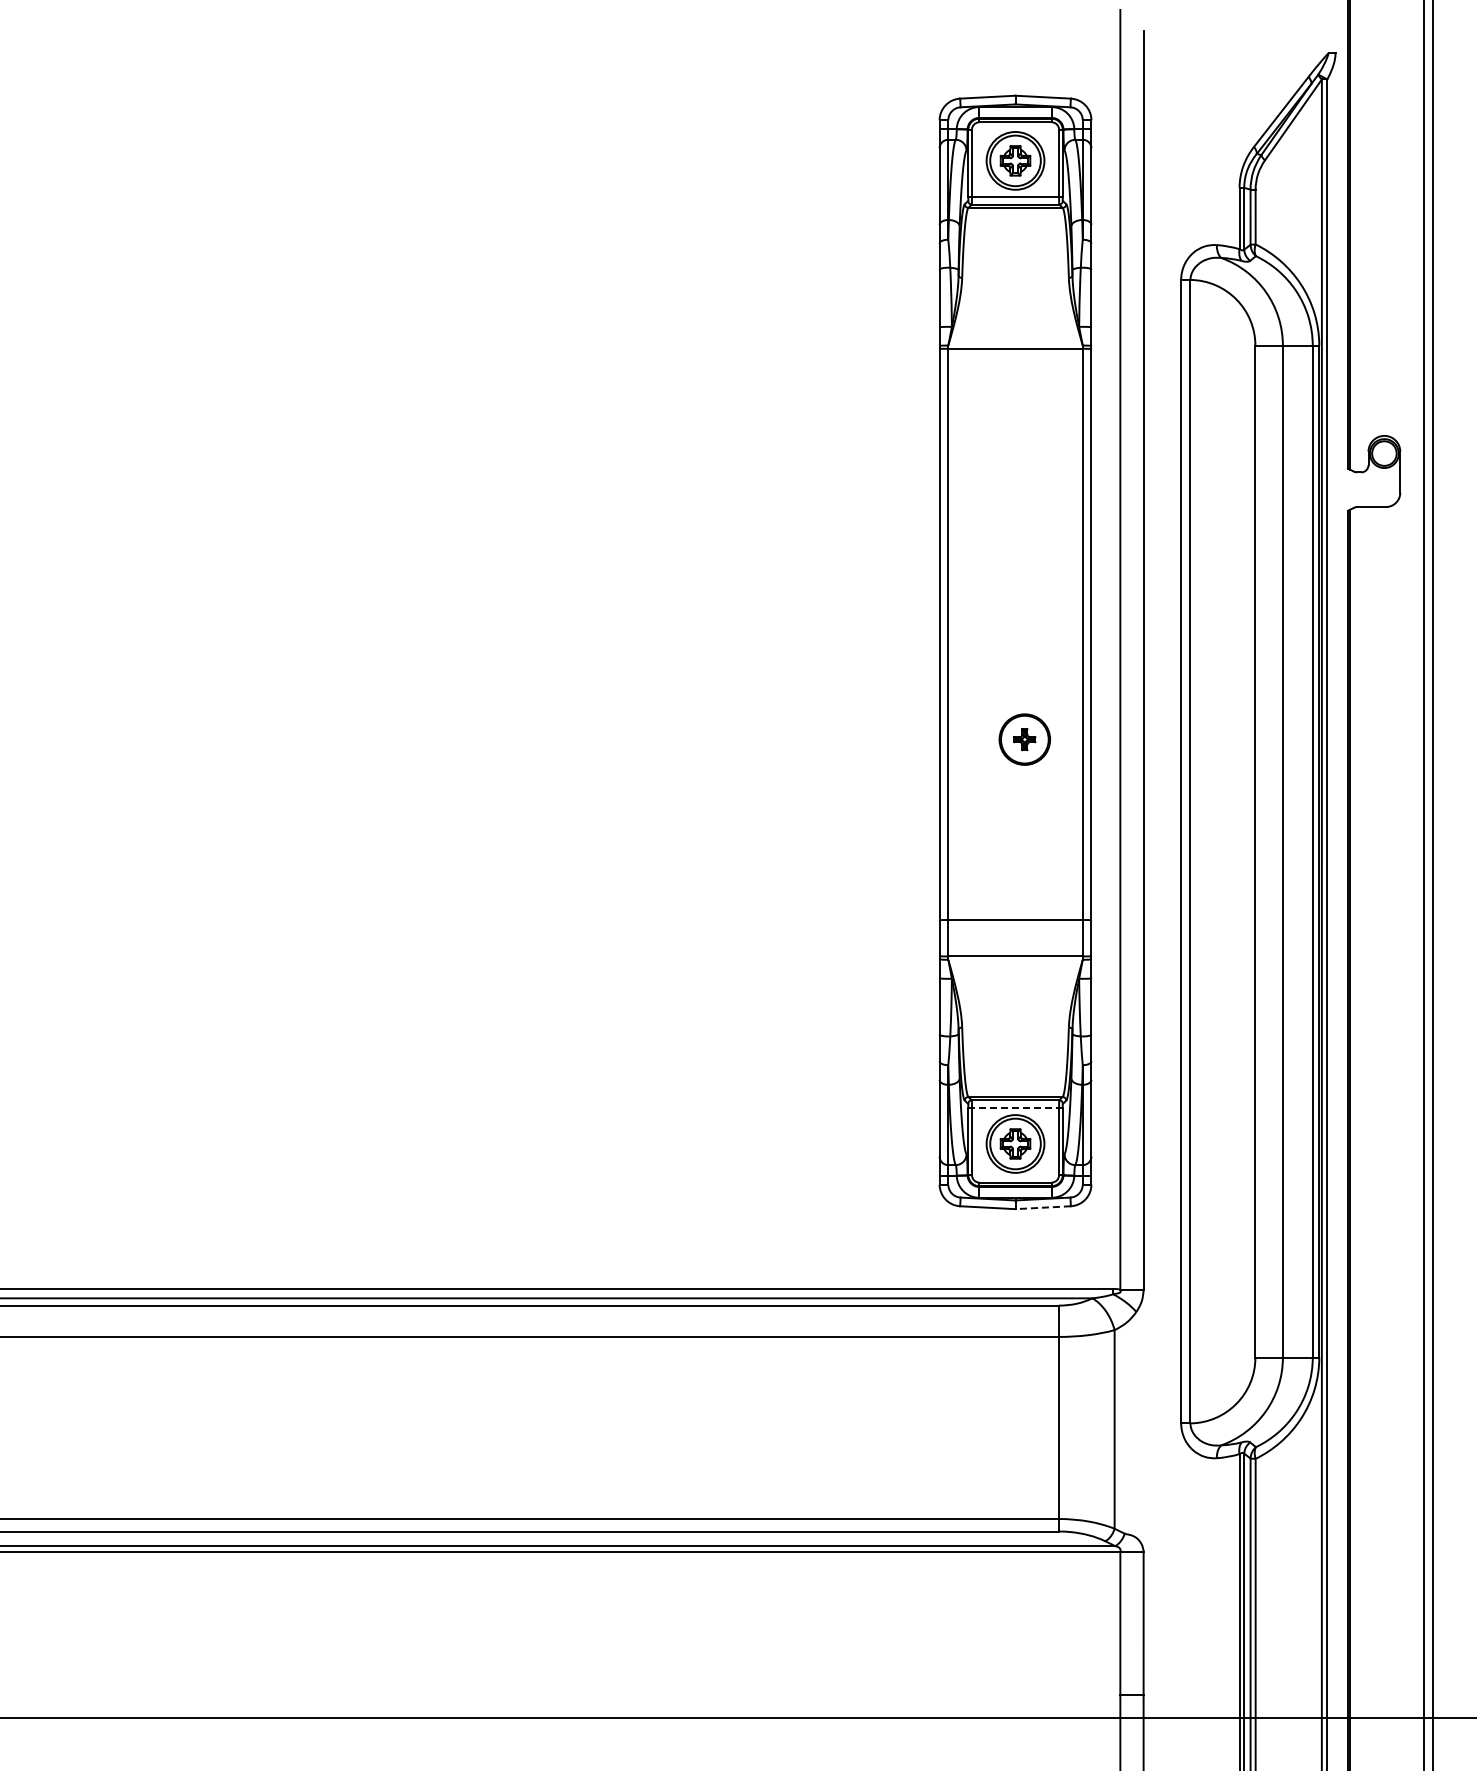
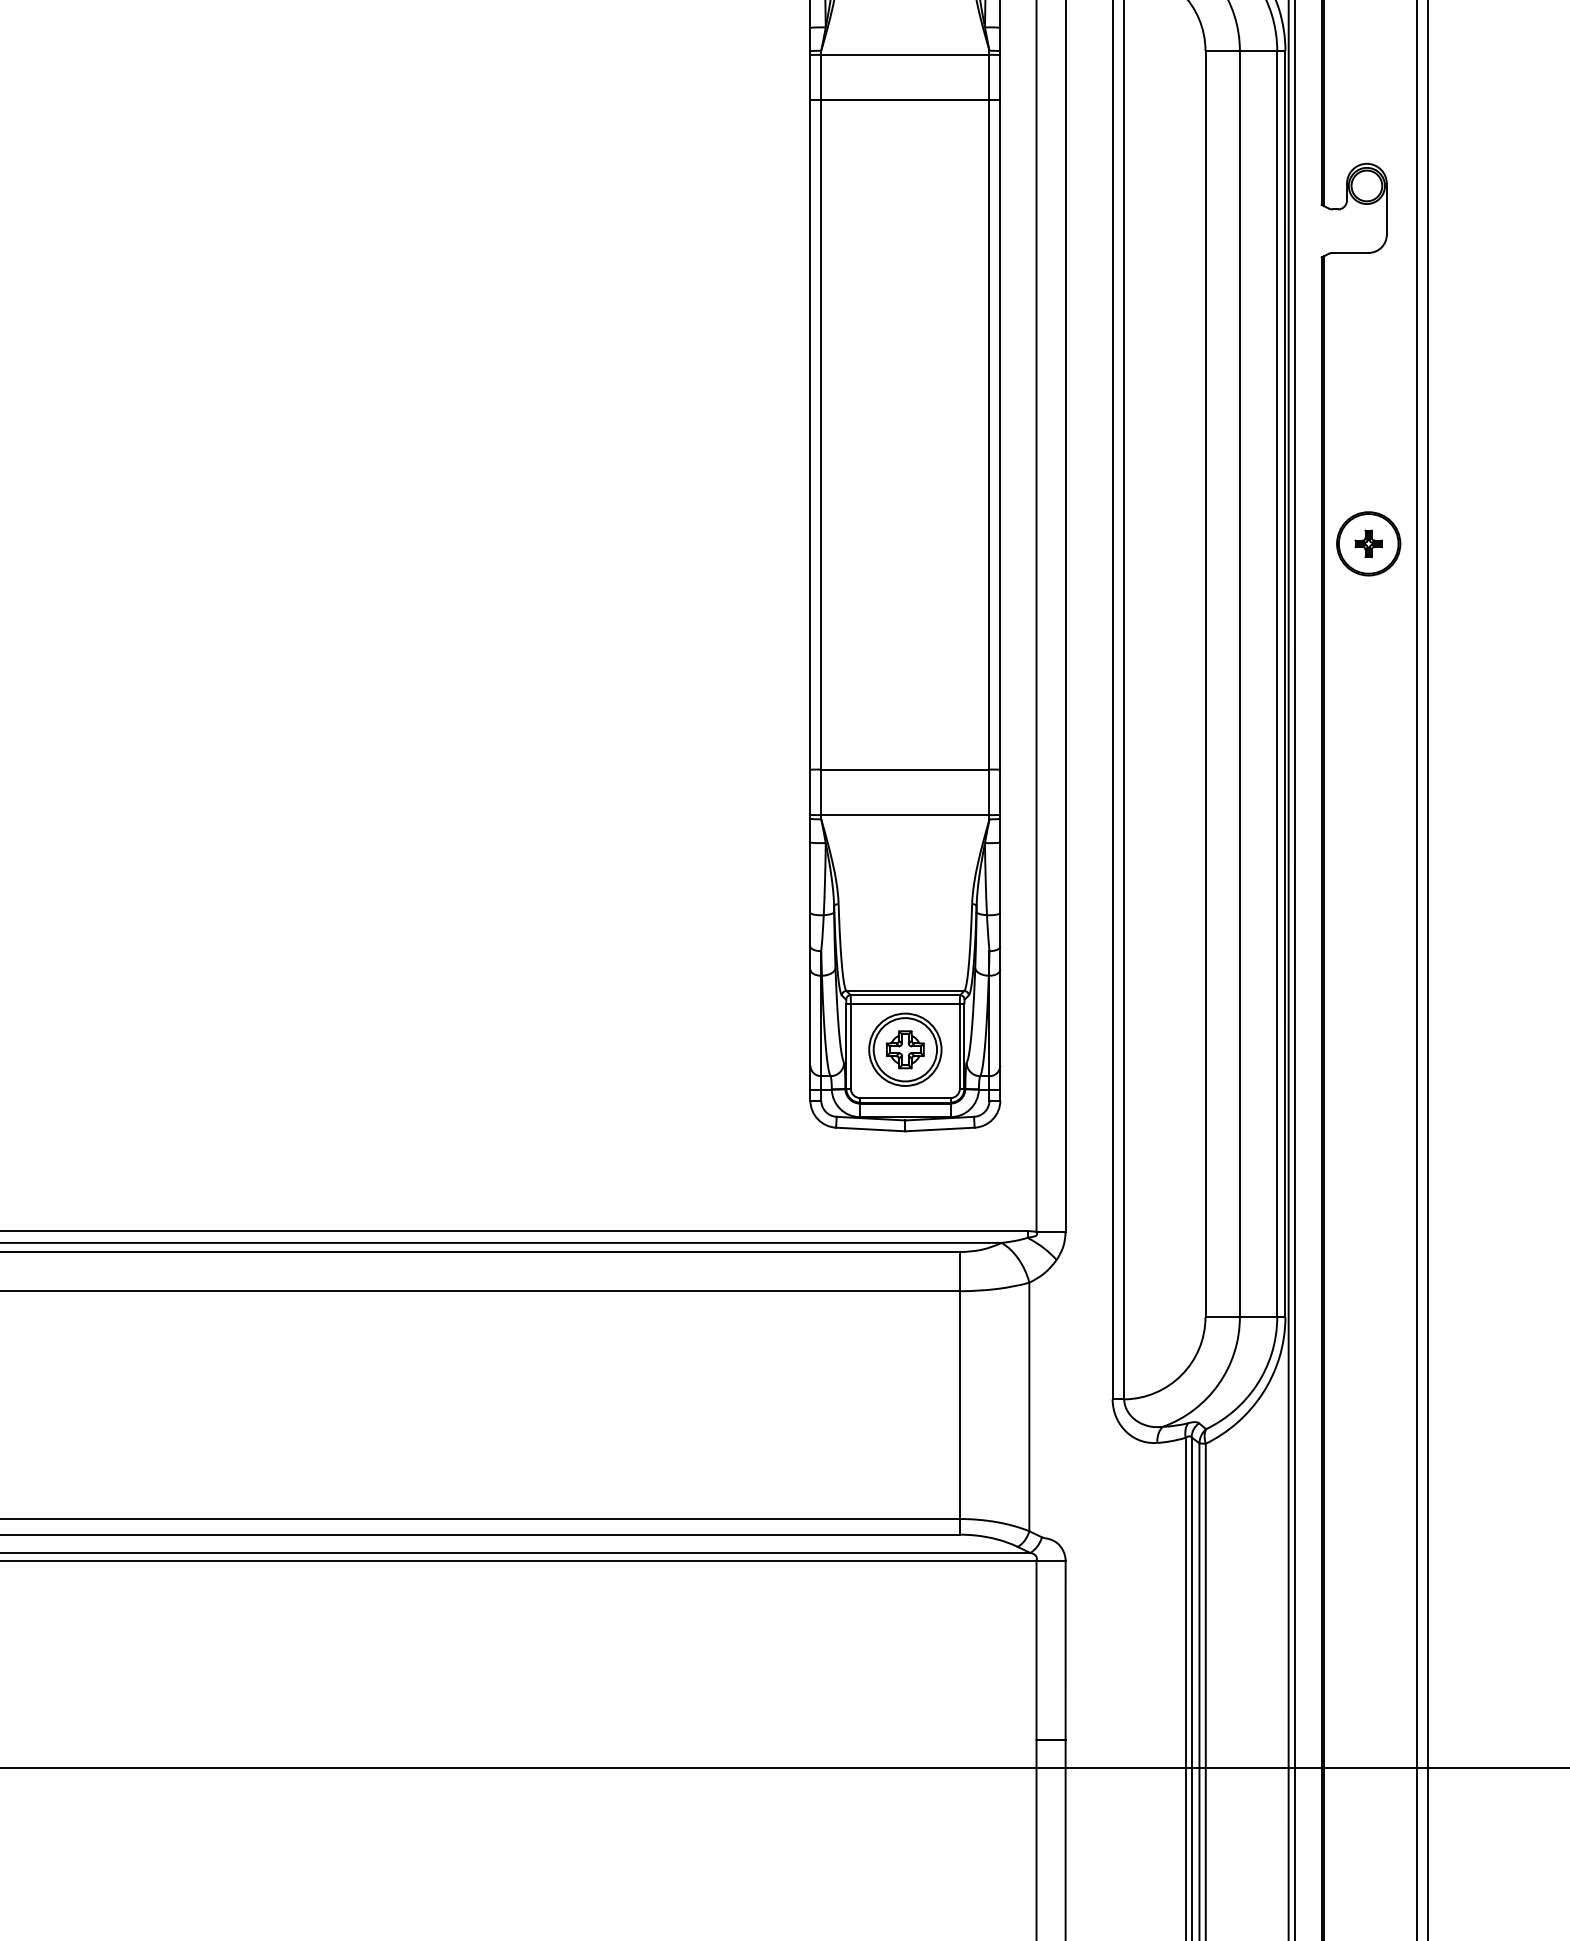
line: (1015, 384) -> (905, 99), added
part: (1024, 739) -> (1368, 543), moved
line: (1016, 1107) -> (906, 1004), dashed -> solid
line: (1043, 1207) -> (940, 1129), dashed -> solid

